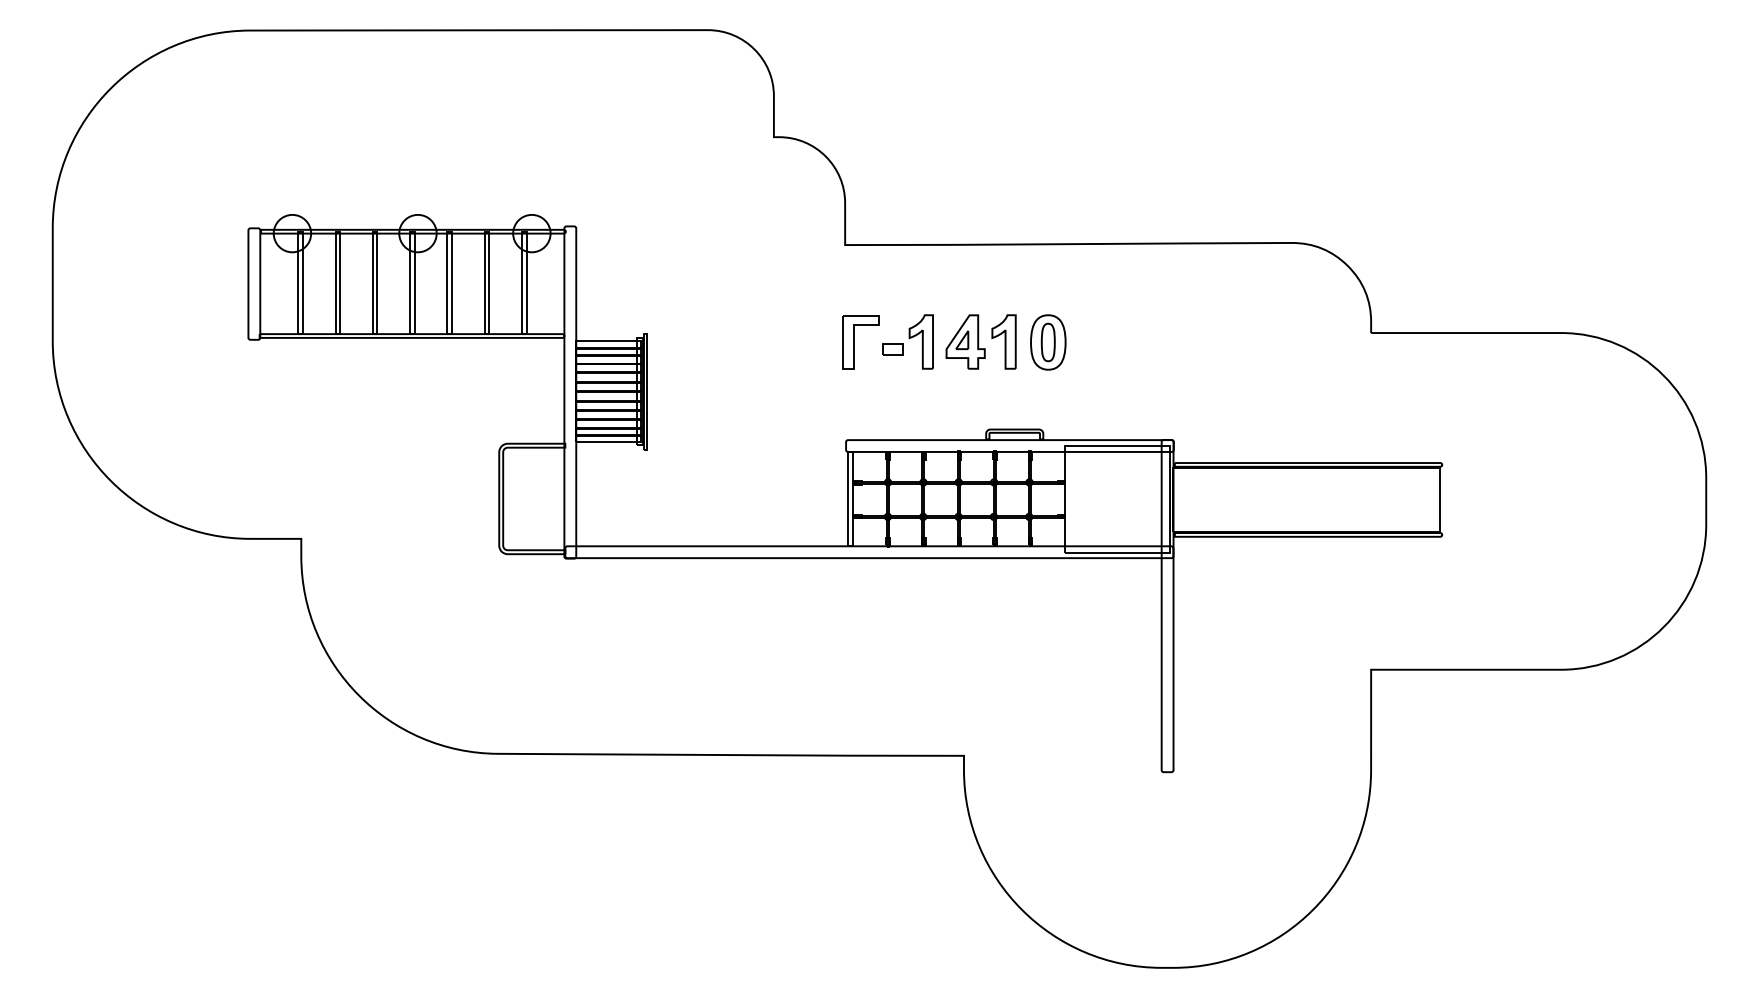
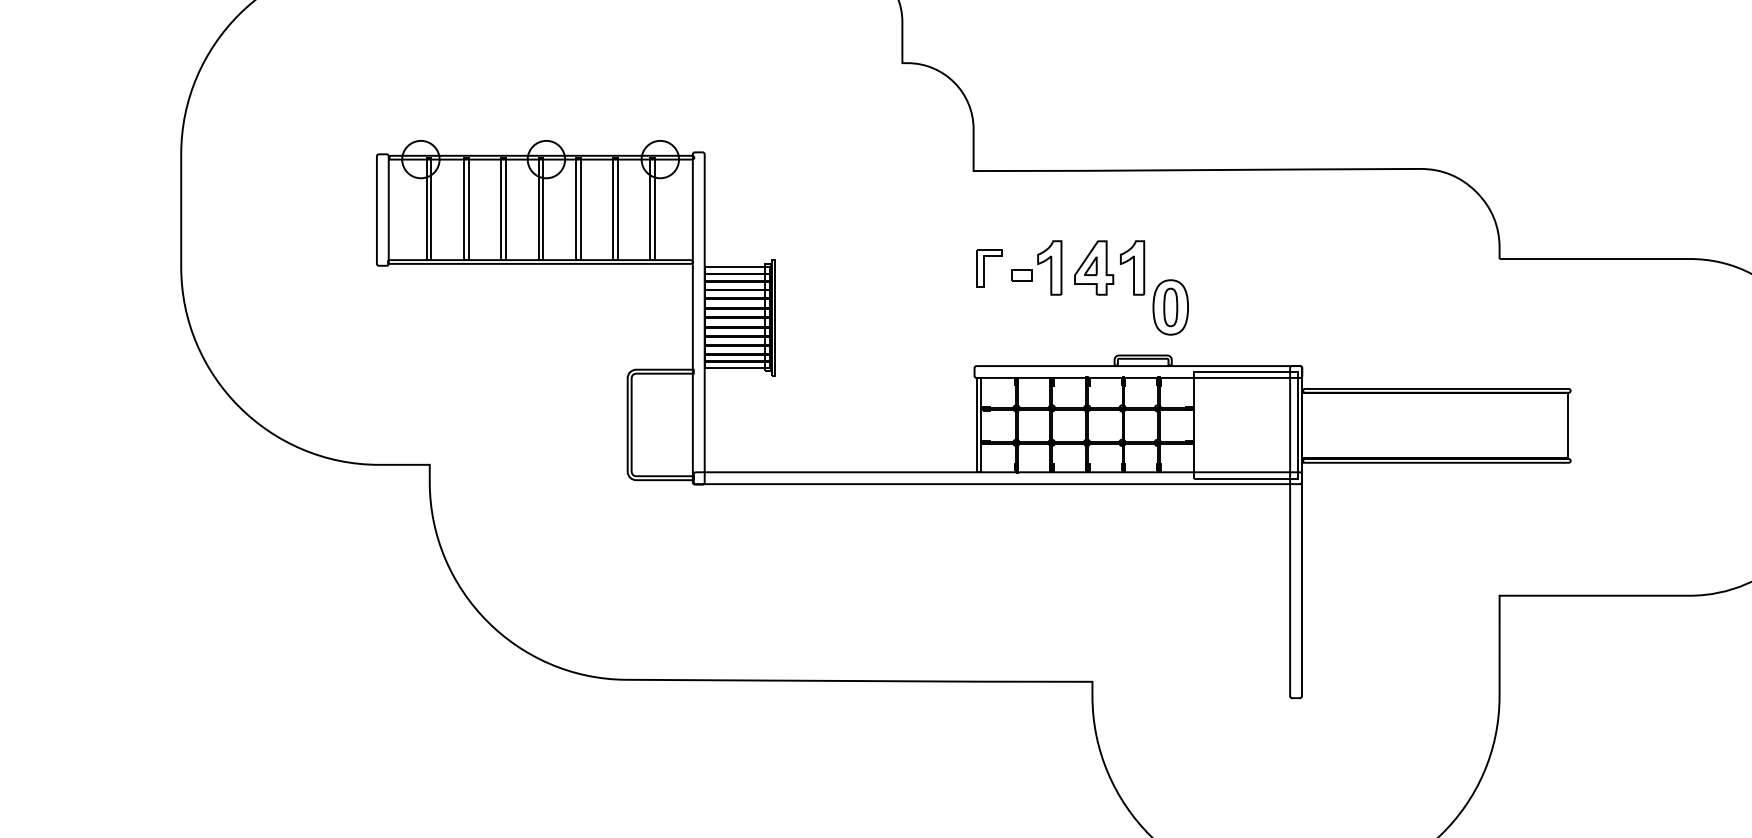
part: (860, 342) -> (988, 268), size x0.7
part: (1048, 342) -> (1170, 307), moved

